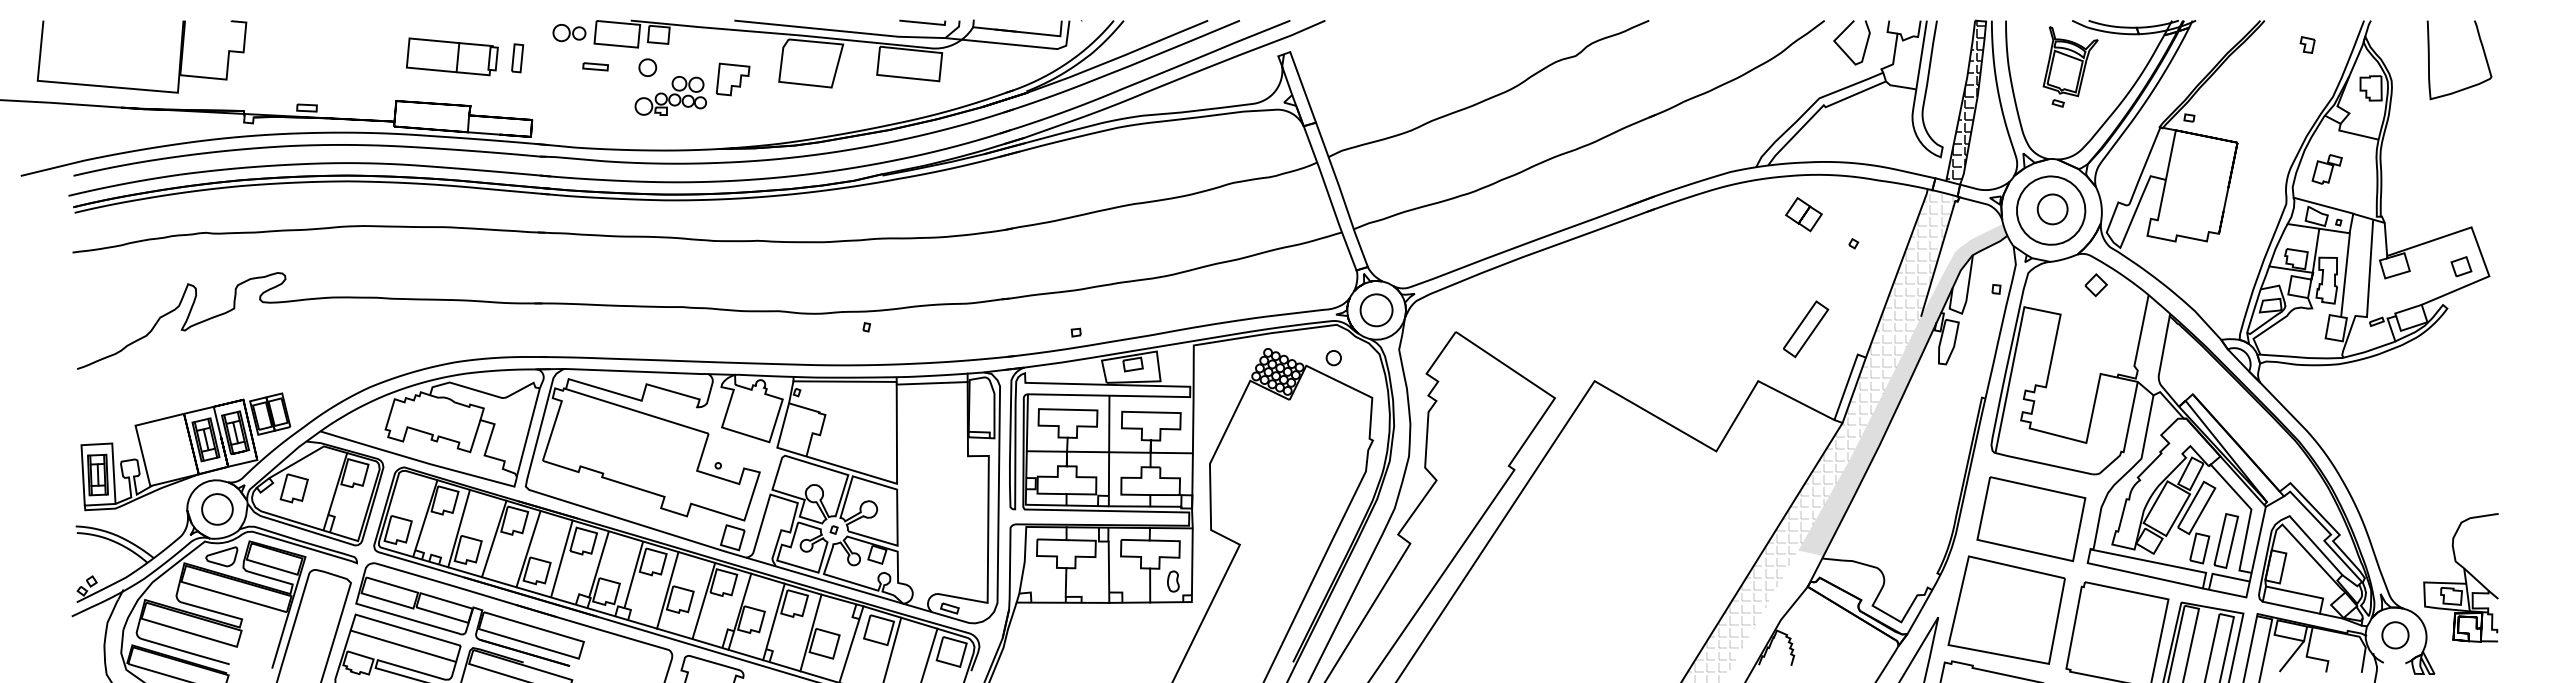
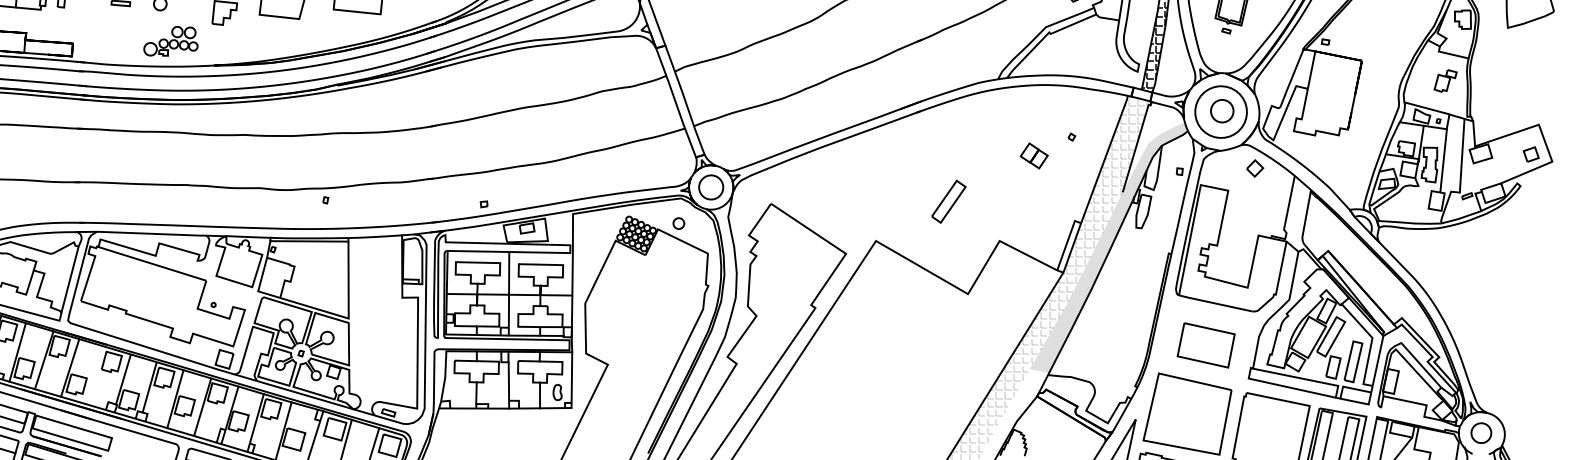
part: (670, 95) -> (170, 40), moved
part: (2326, 169) -> (1445, 81), moved
part: (1803, 214) -> (1033, 155), moved
part: (1806, 329) -> (949, 201), moved
line: (931, 383) -> (374, 242), removed
part: (2031, 519) -> (1206, 345), size x0.7
line: (561, 558) -> (95, 375), removed
part: (2460, 577) -> (1530, 389), removed
line: (2290, 607) -> (1402, 412), removed

